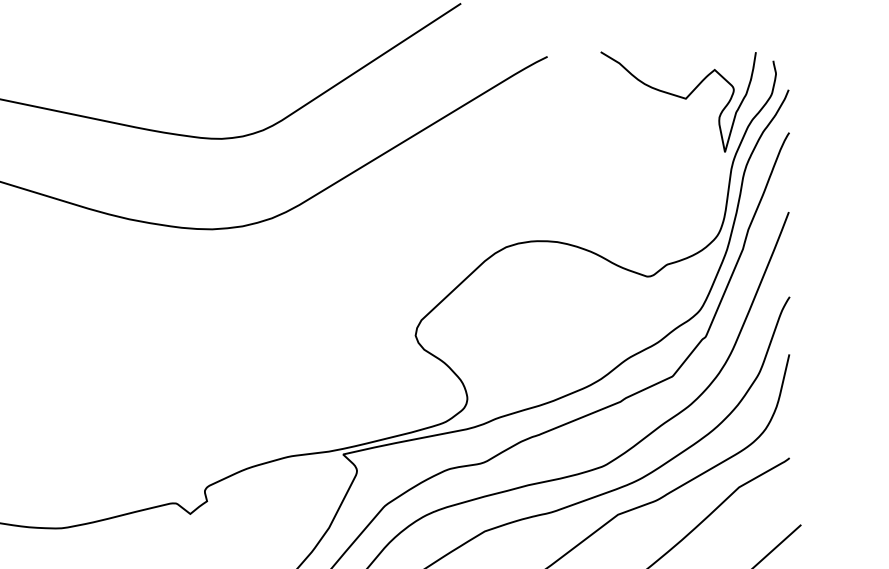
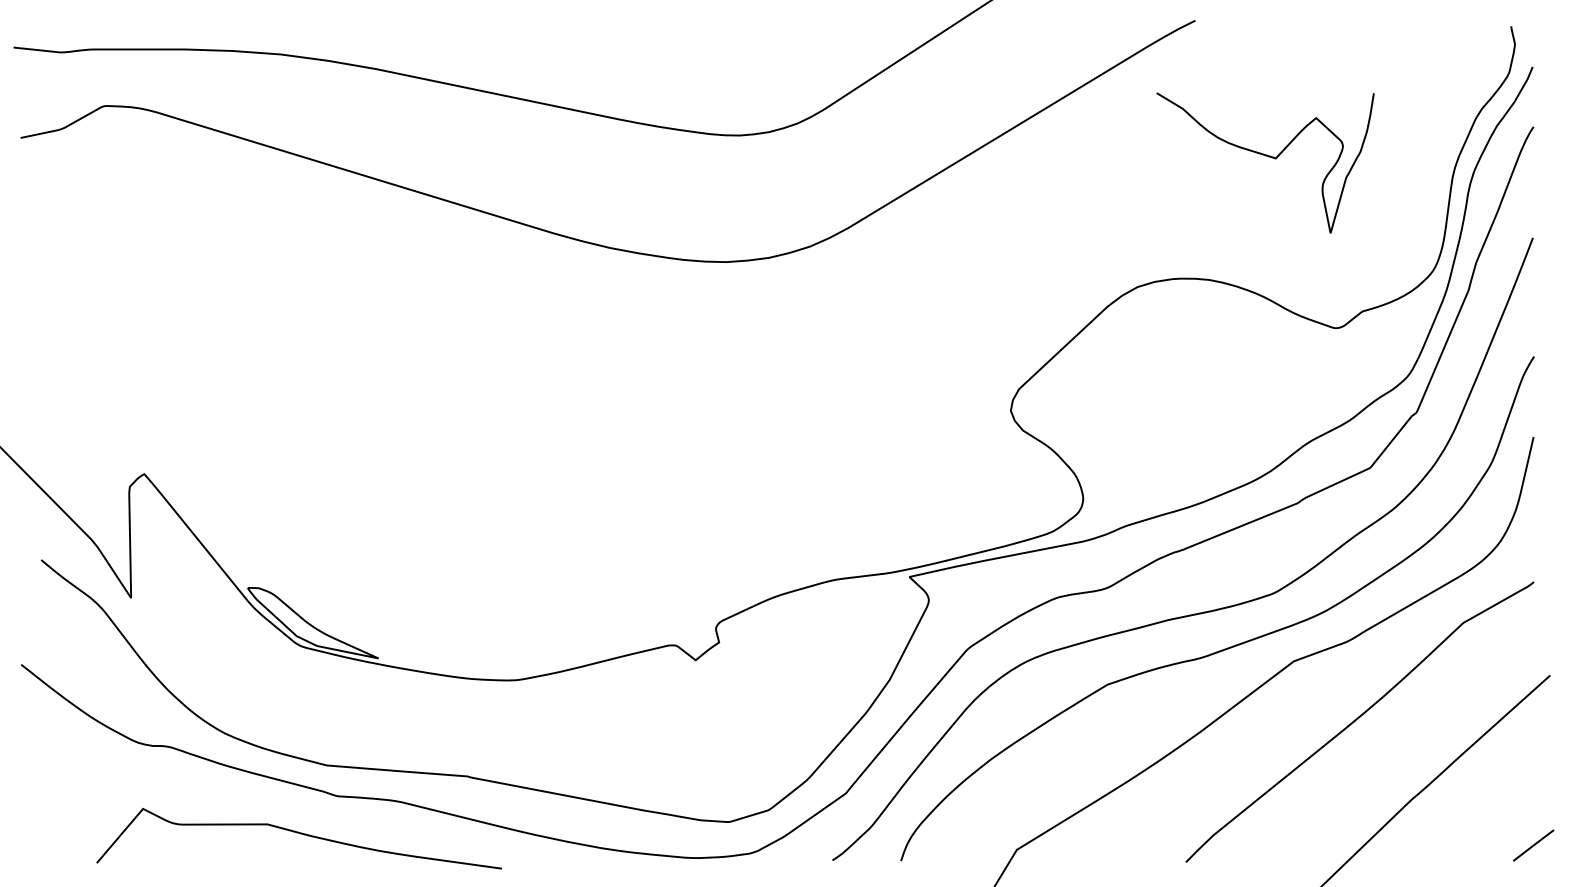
curve: (680, 98) -> (1268, 157), moved

